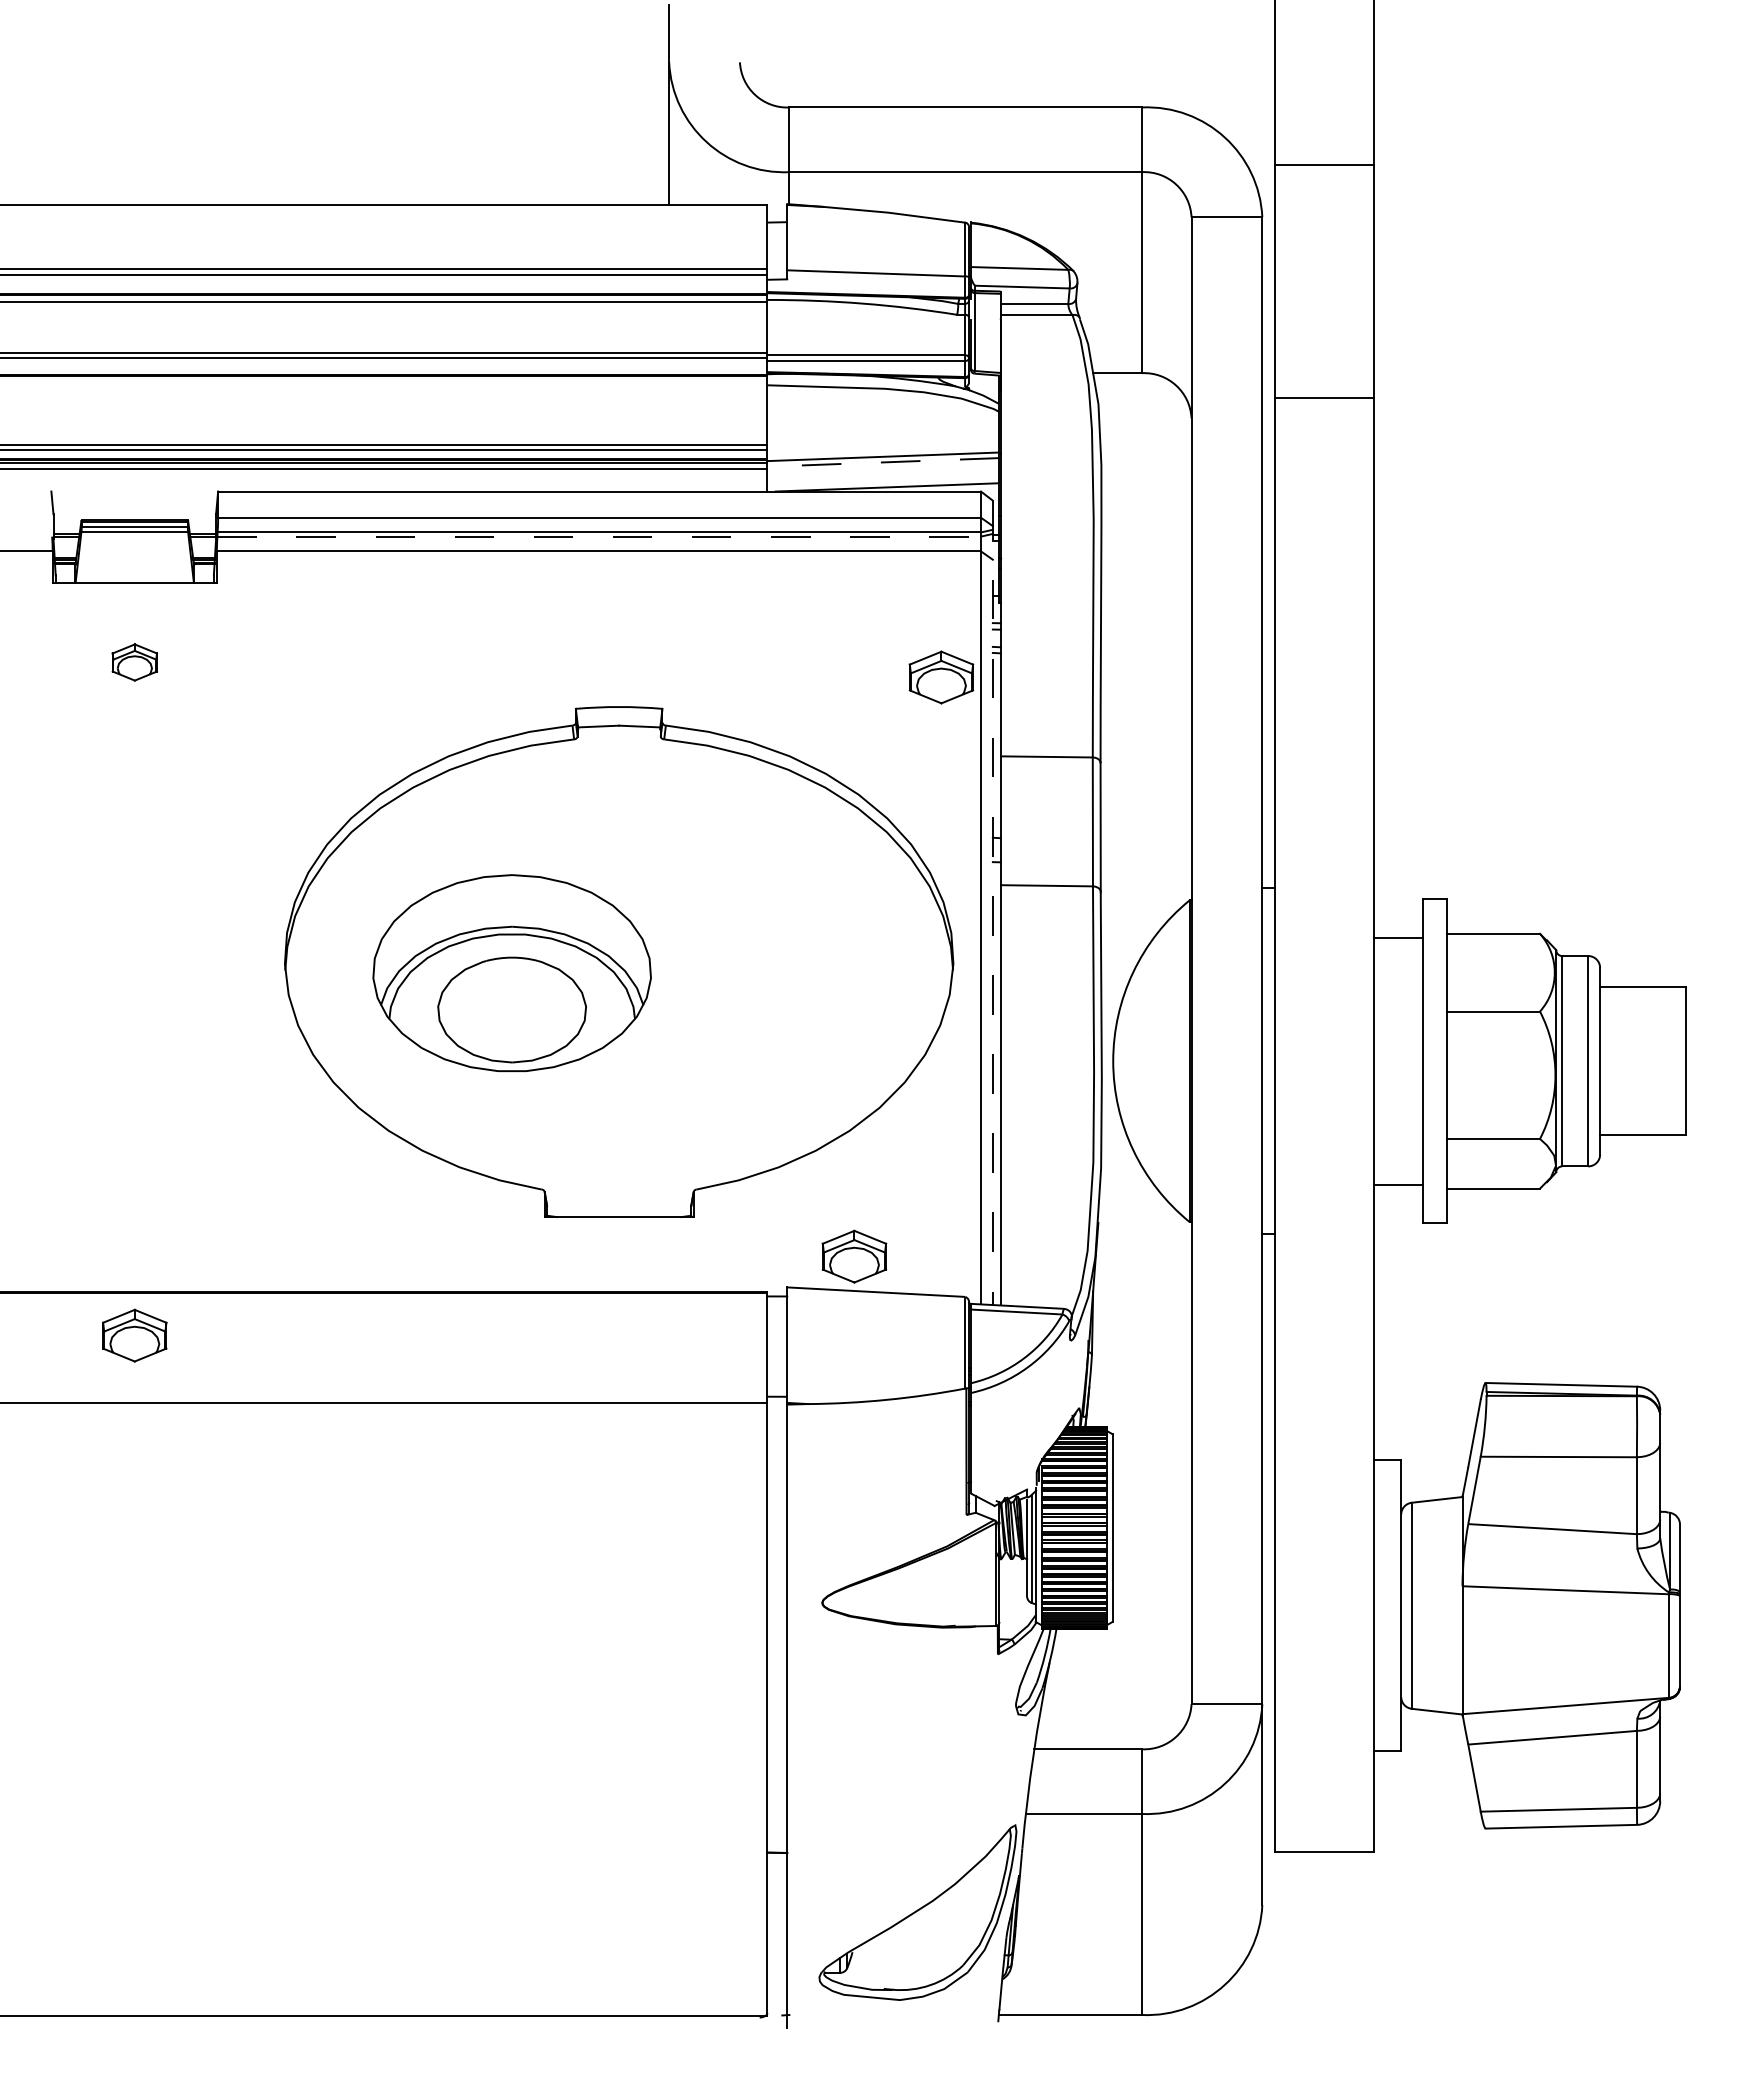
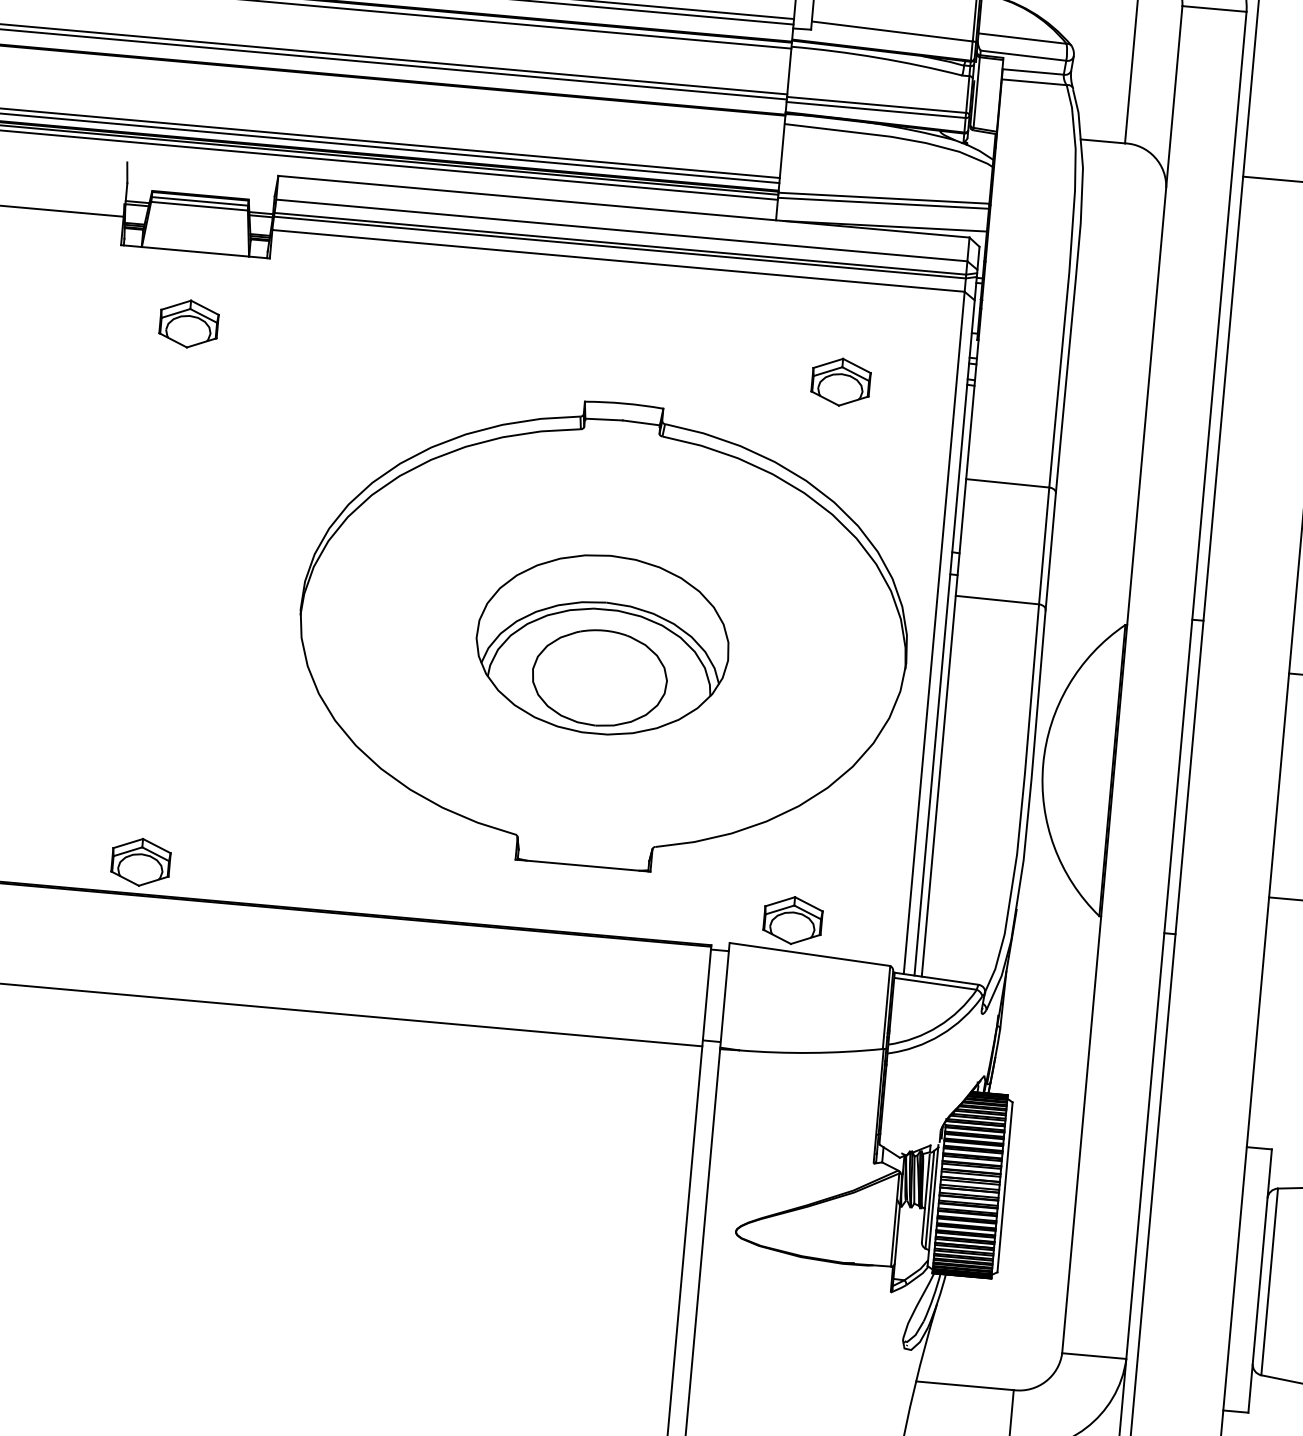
line: (882, 462) -> (882, 203), dashed -> solid
line: (599, 536) -> (620, 247), dashed -> solid
part: (134, 662) -> (188, 324), size x1.43
part: (941, 677) -> (841, 382), moved
line: (992, 903) -> (946, 611), dashed -> solid
part: (511, 972) -> (602, 644), moved
part: (134, 1335) -> (140, 862), moved

